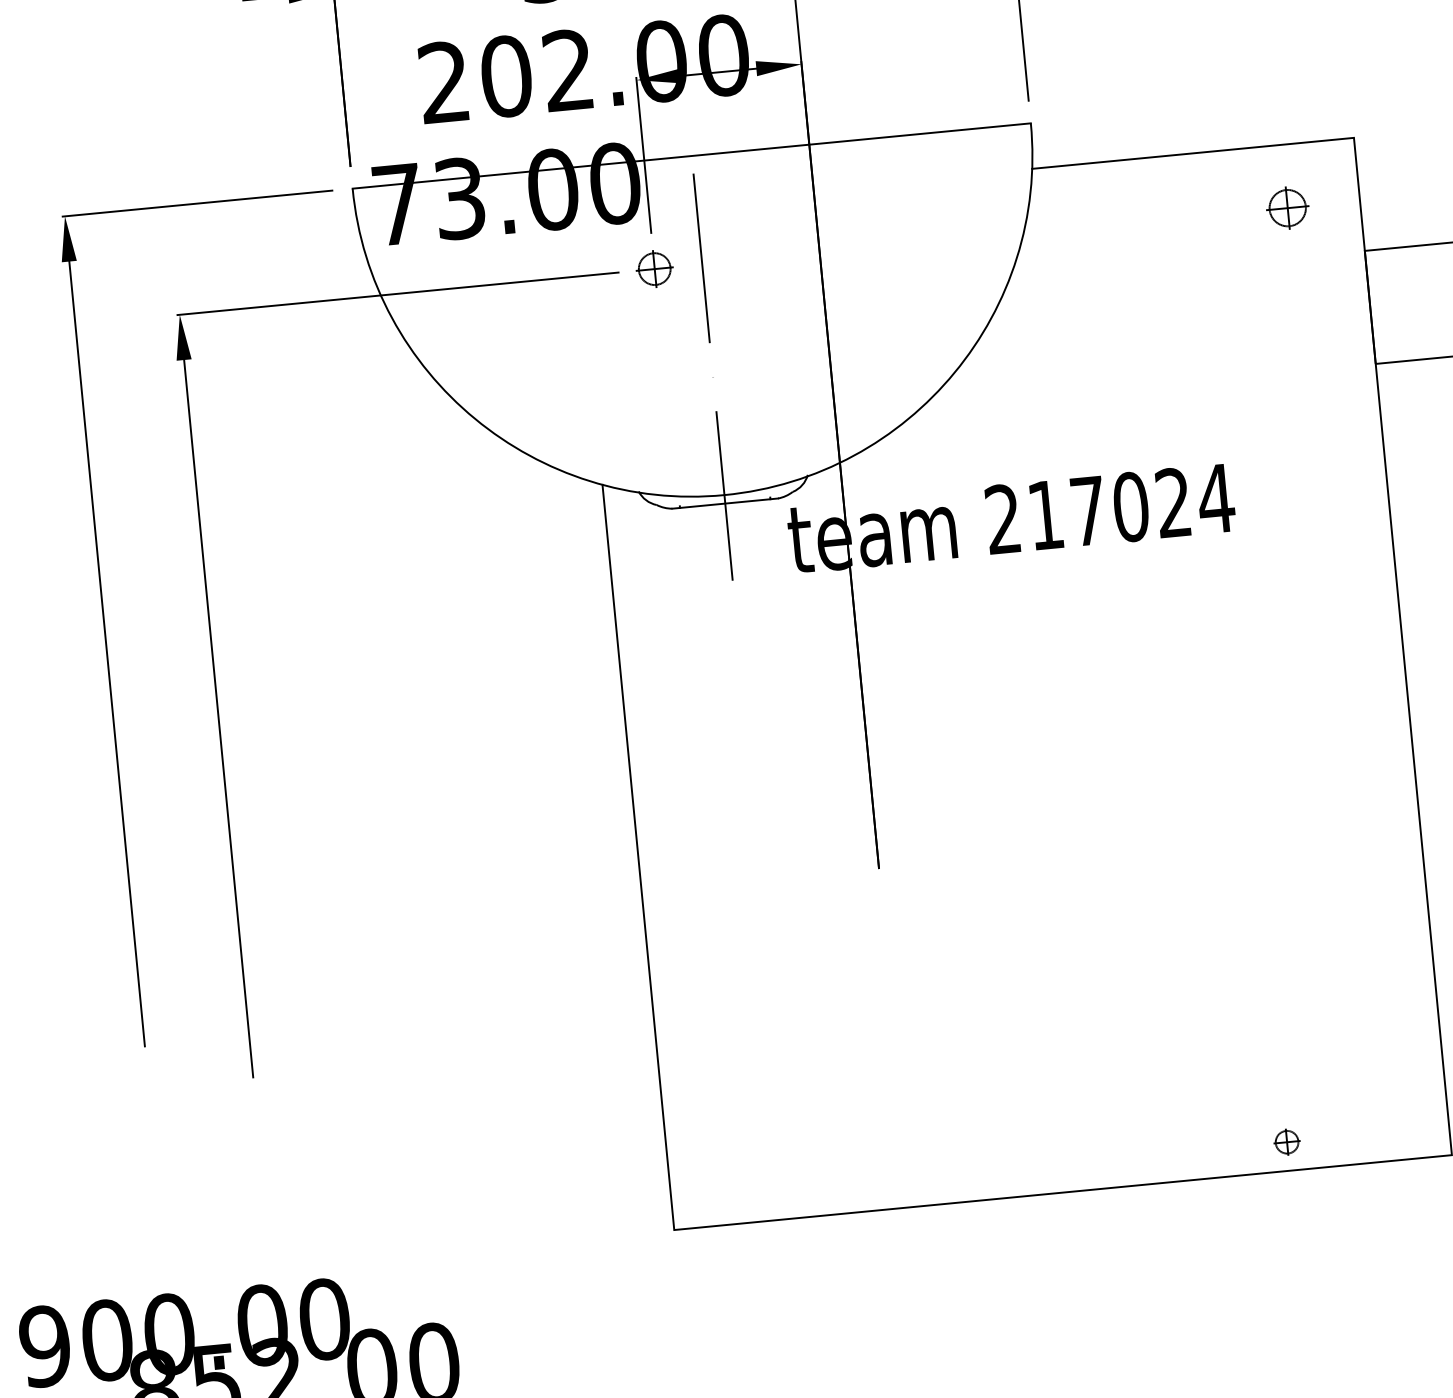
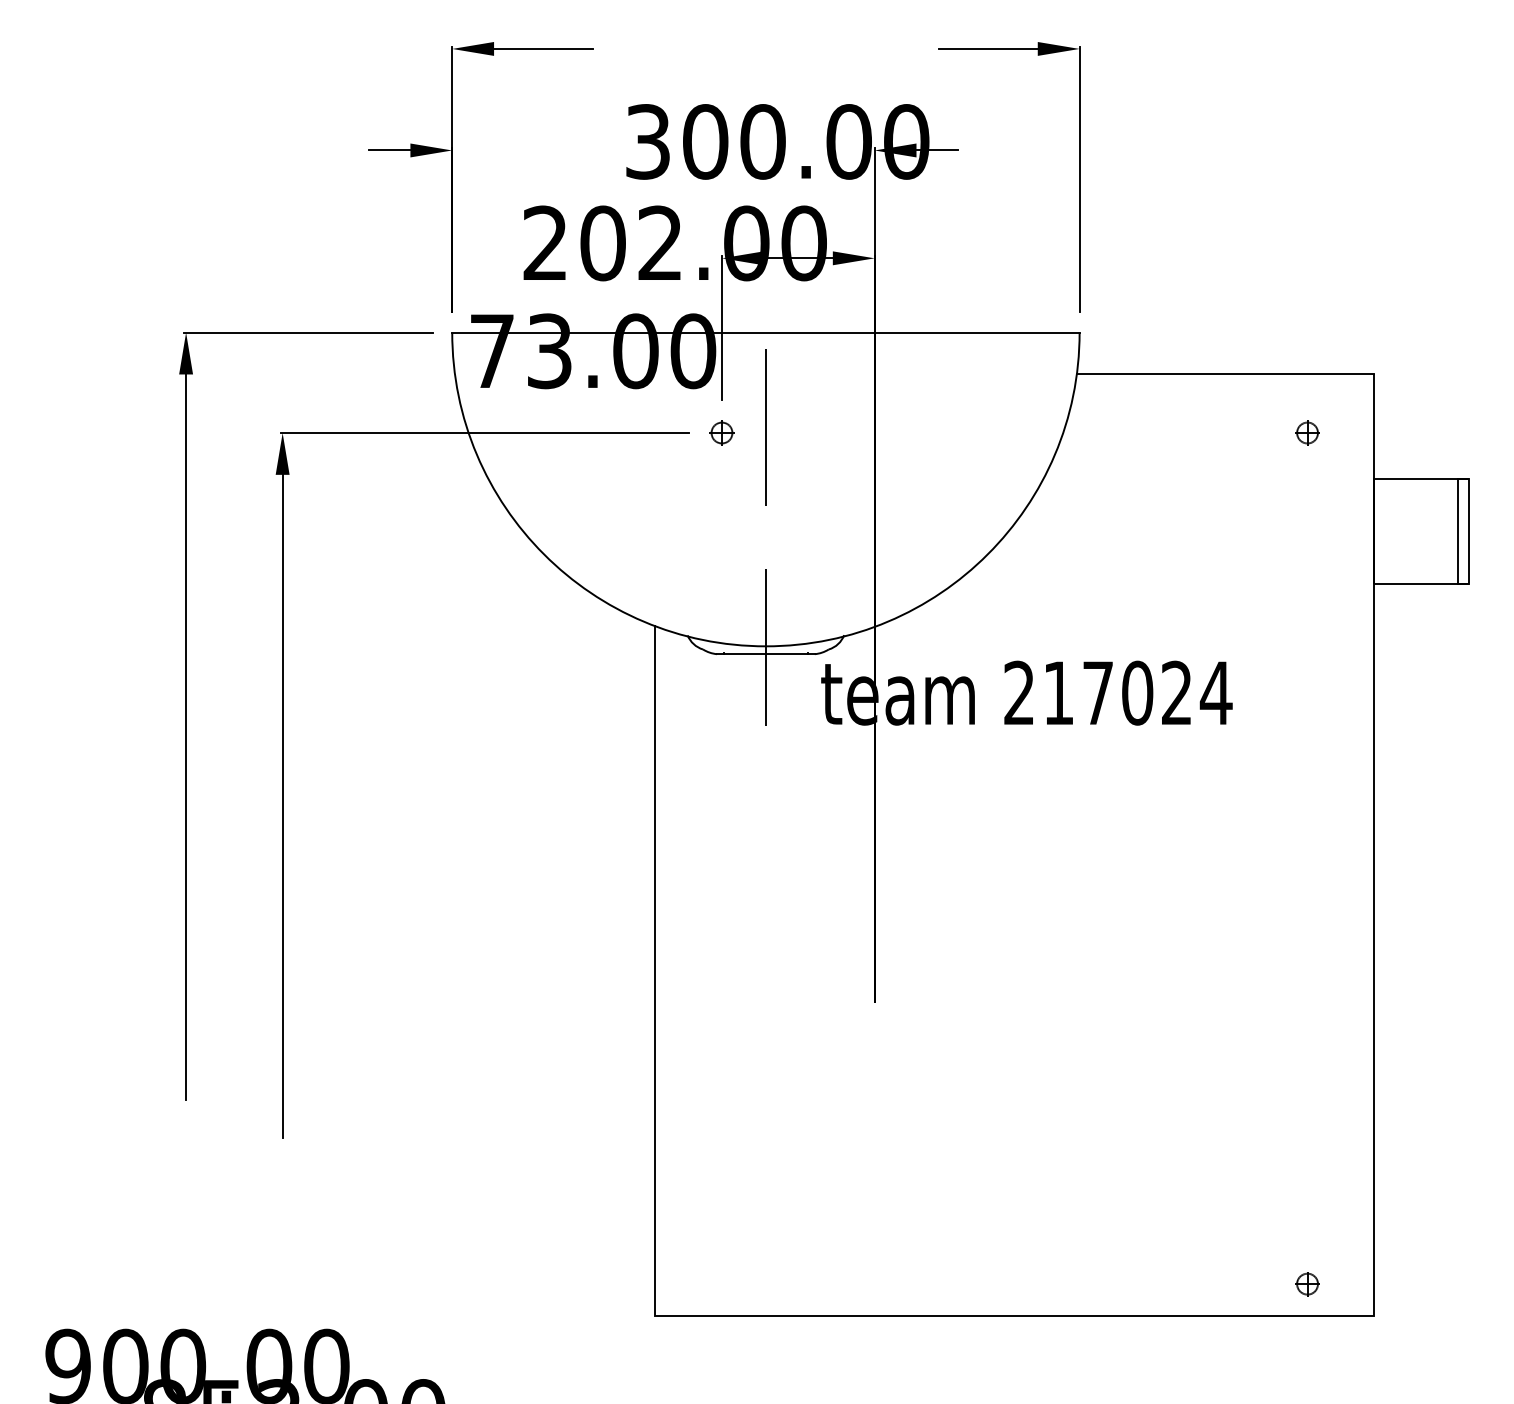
part: (1287, 207) -> (1307, 432), size x0.62
part: (654, 268) -> (721, 432), size x0.71
part: (1287, 1142) -> (1307, 1284), moved

